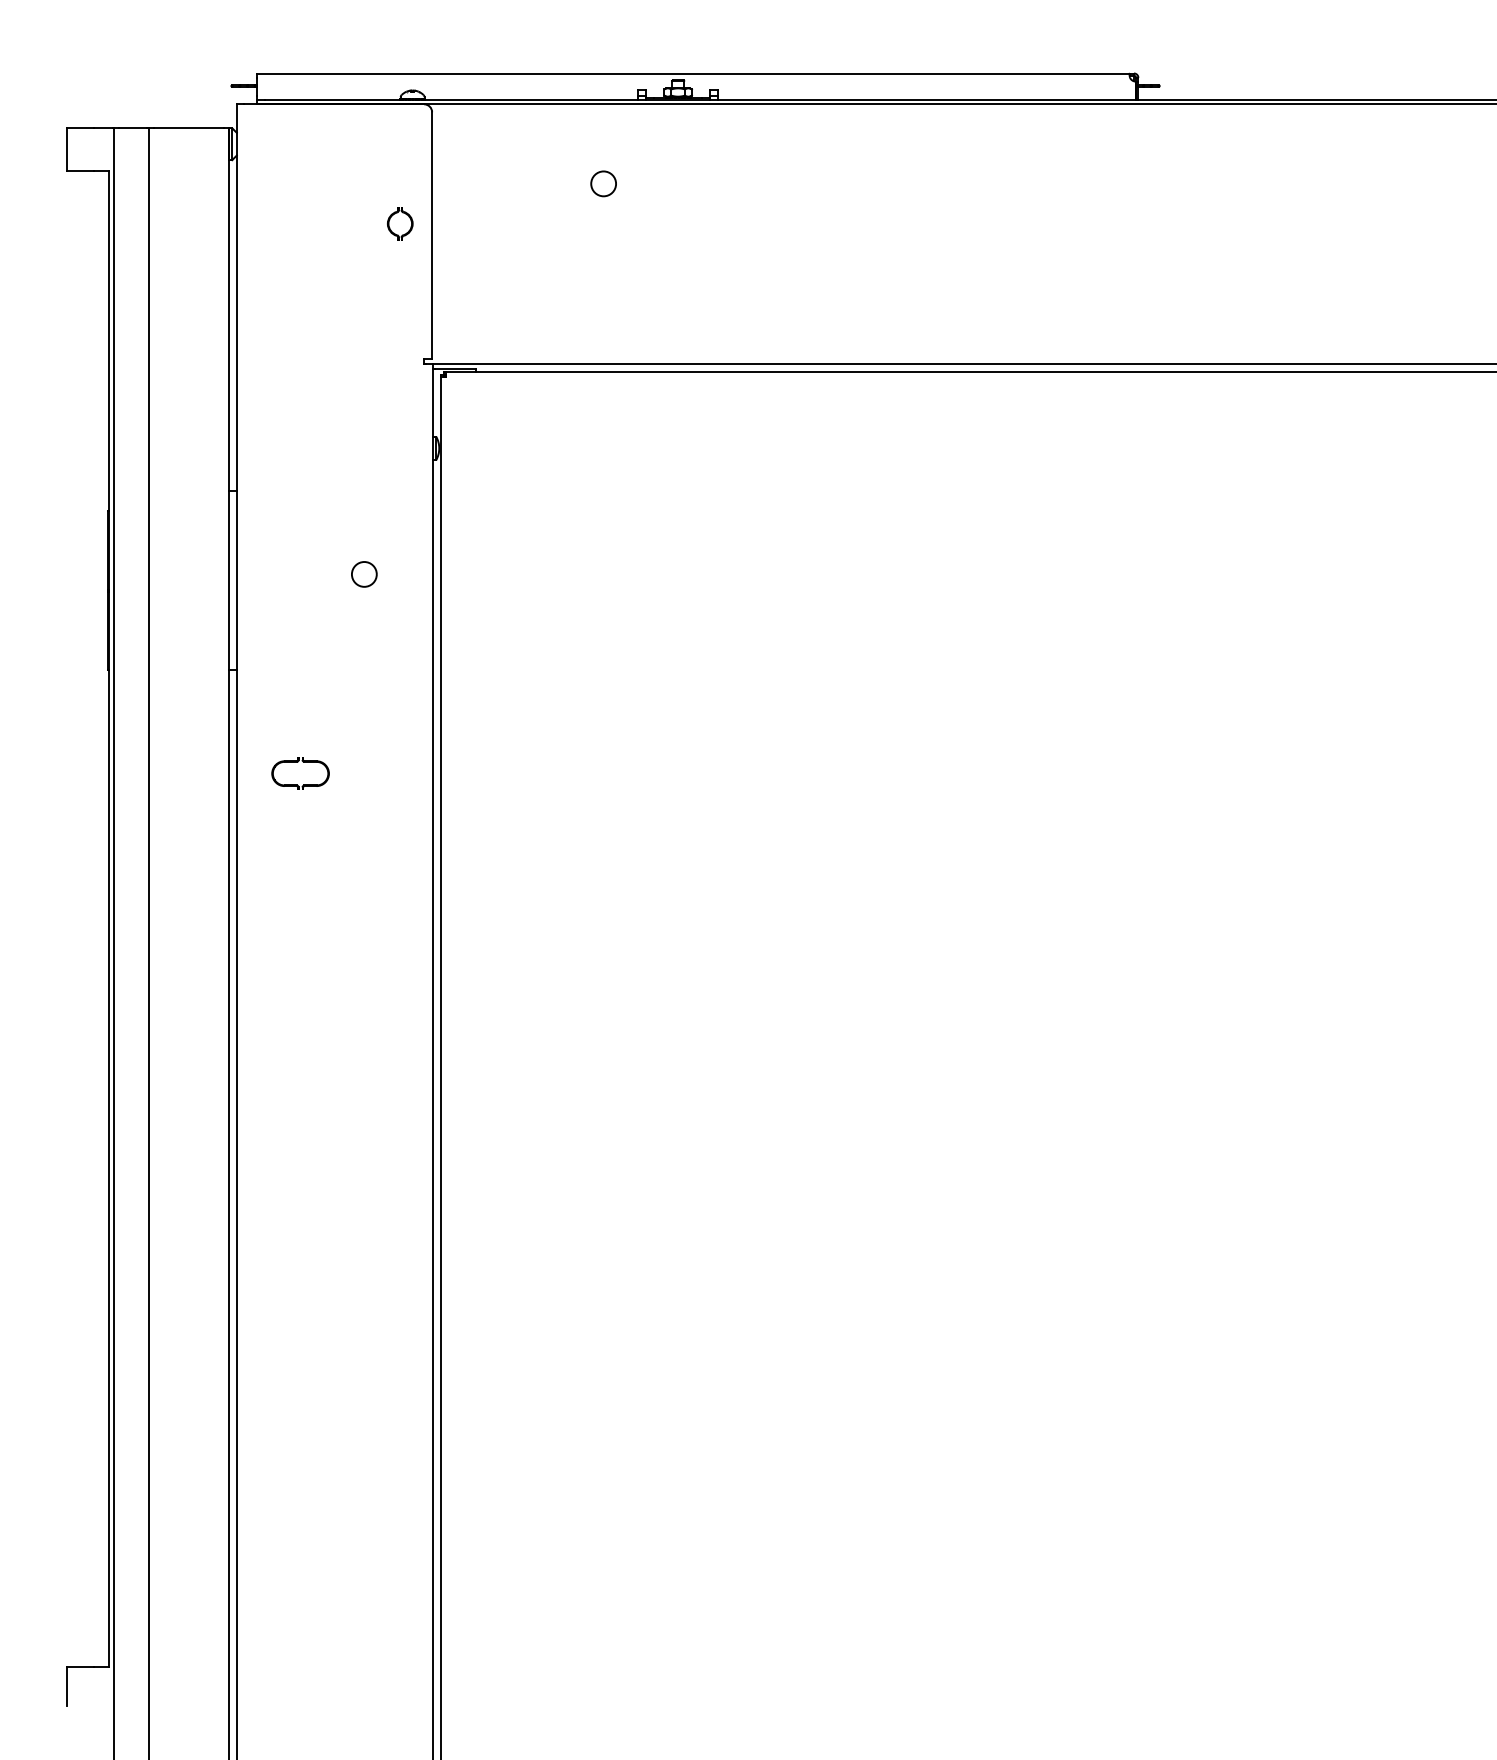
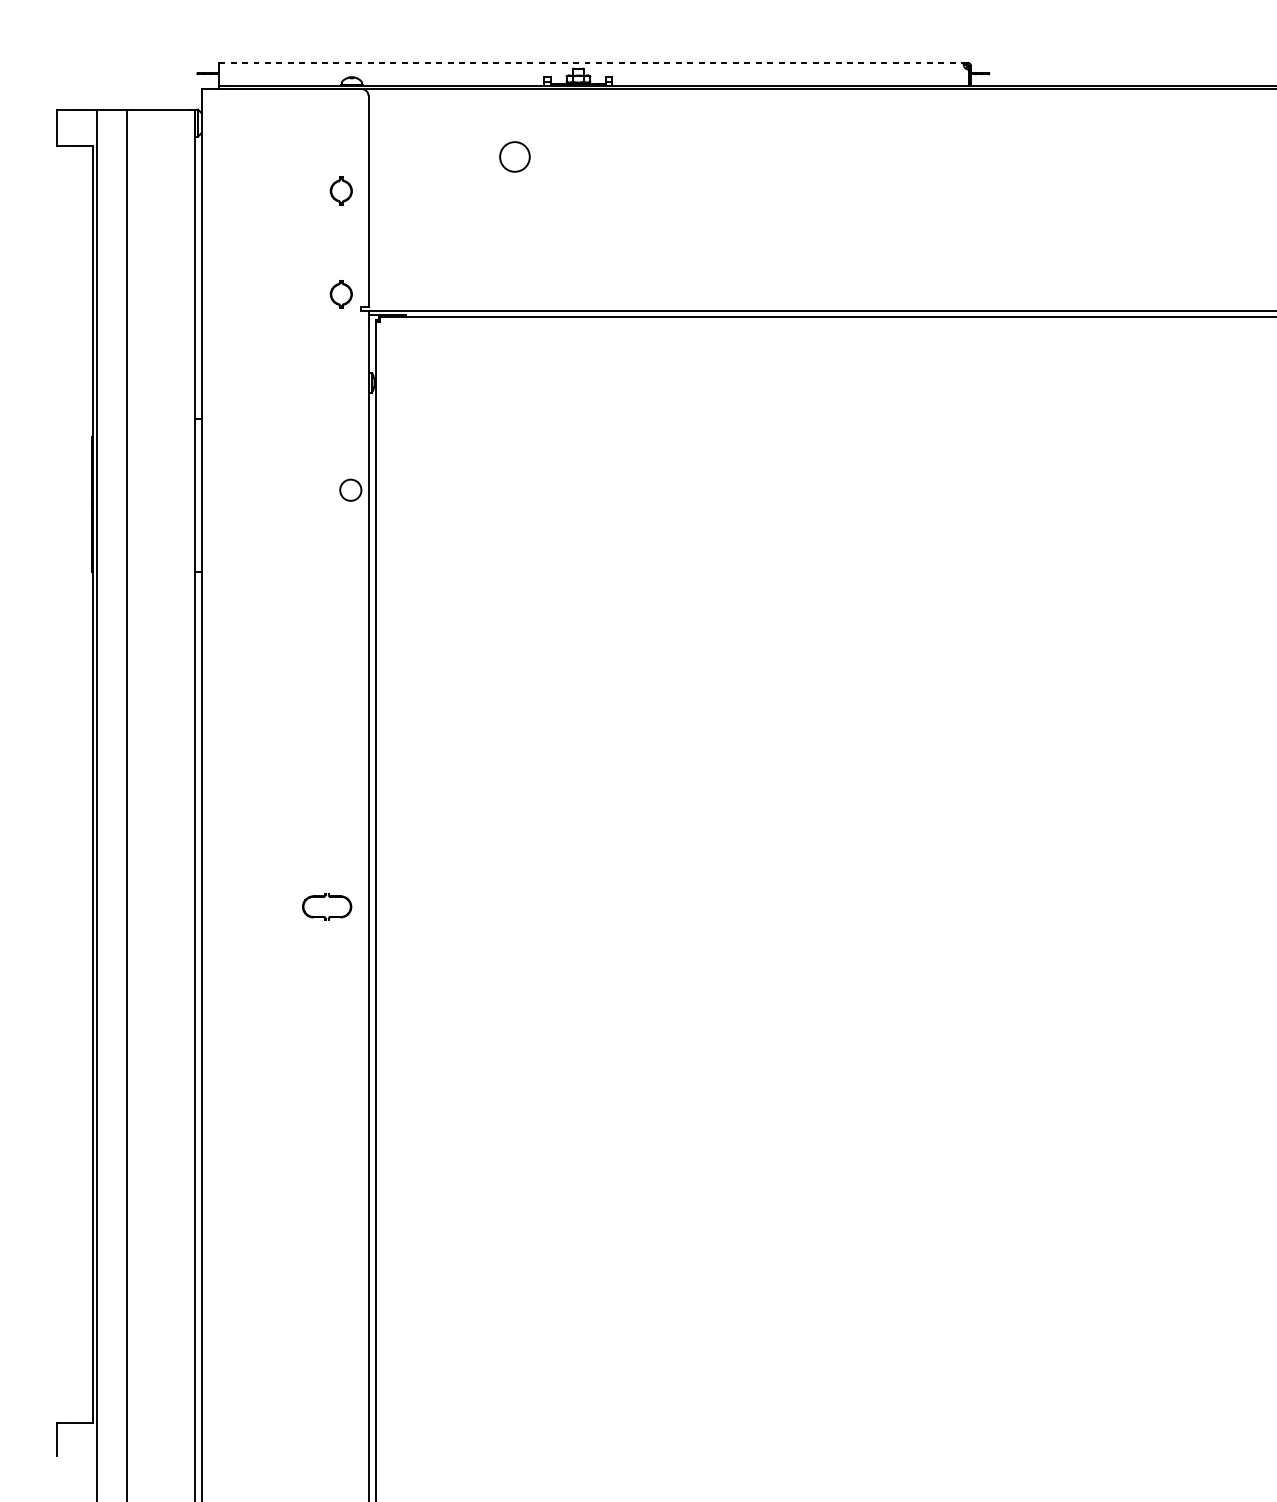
line: (693, 73) -> (591, 62), solid -> dashed
circle: (603, 183) -> (514, 156), size x1.4
part: (400, 344) -> (341, 294), added
circle: (364, 574) -> (350, 490), moved
part: (298, 762) -> (325, 897), moved

